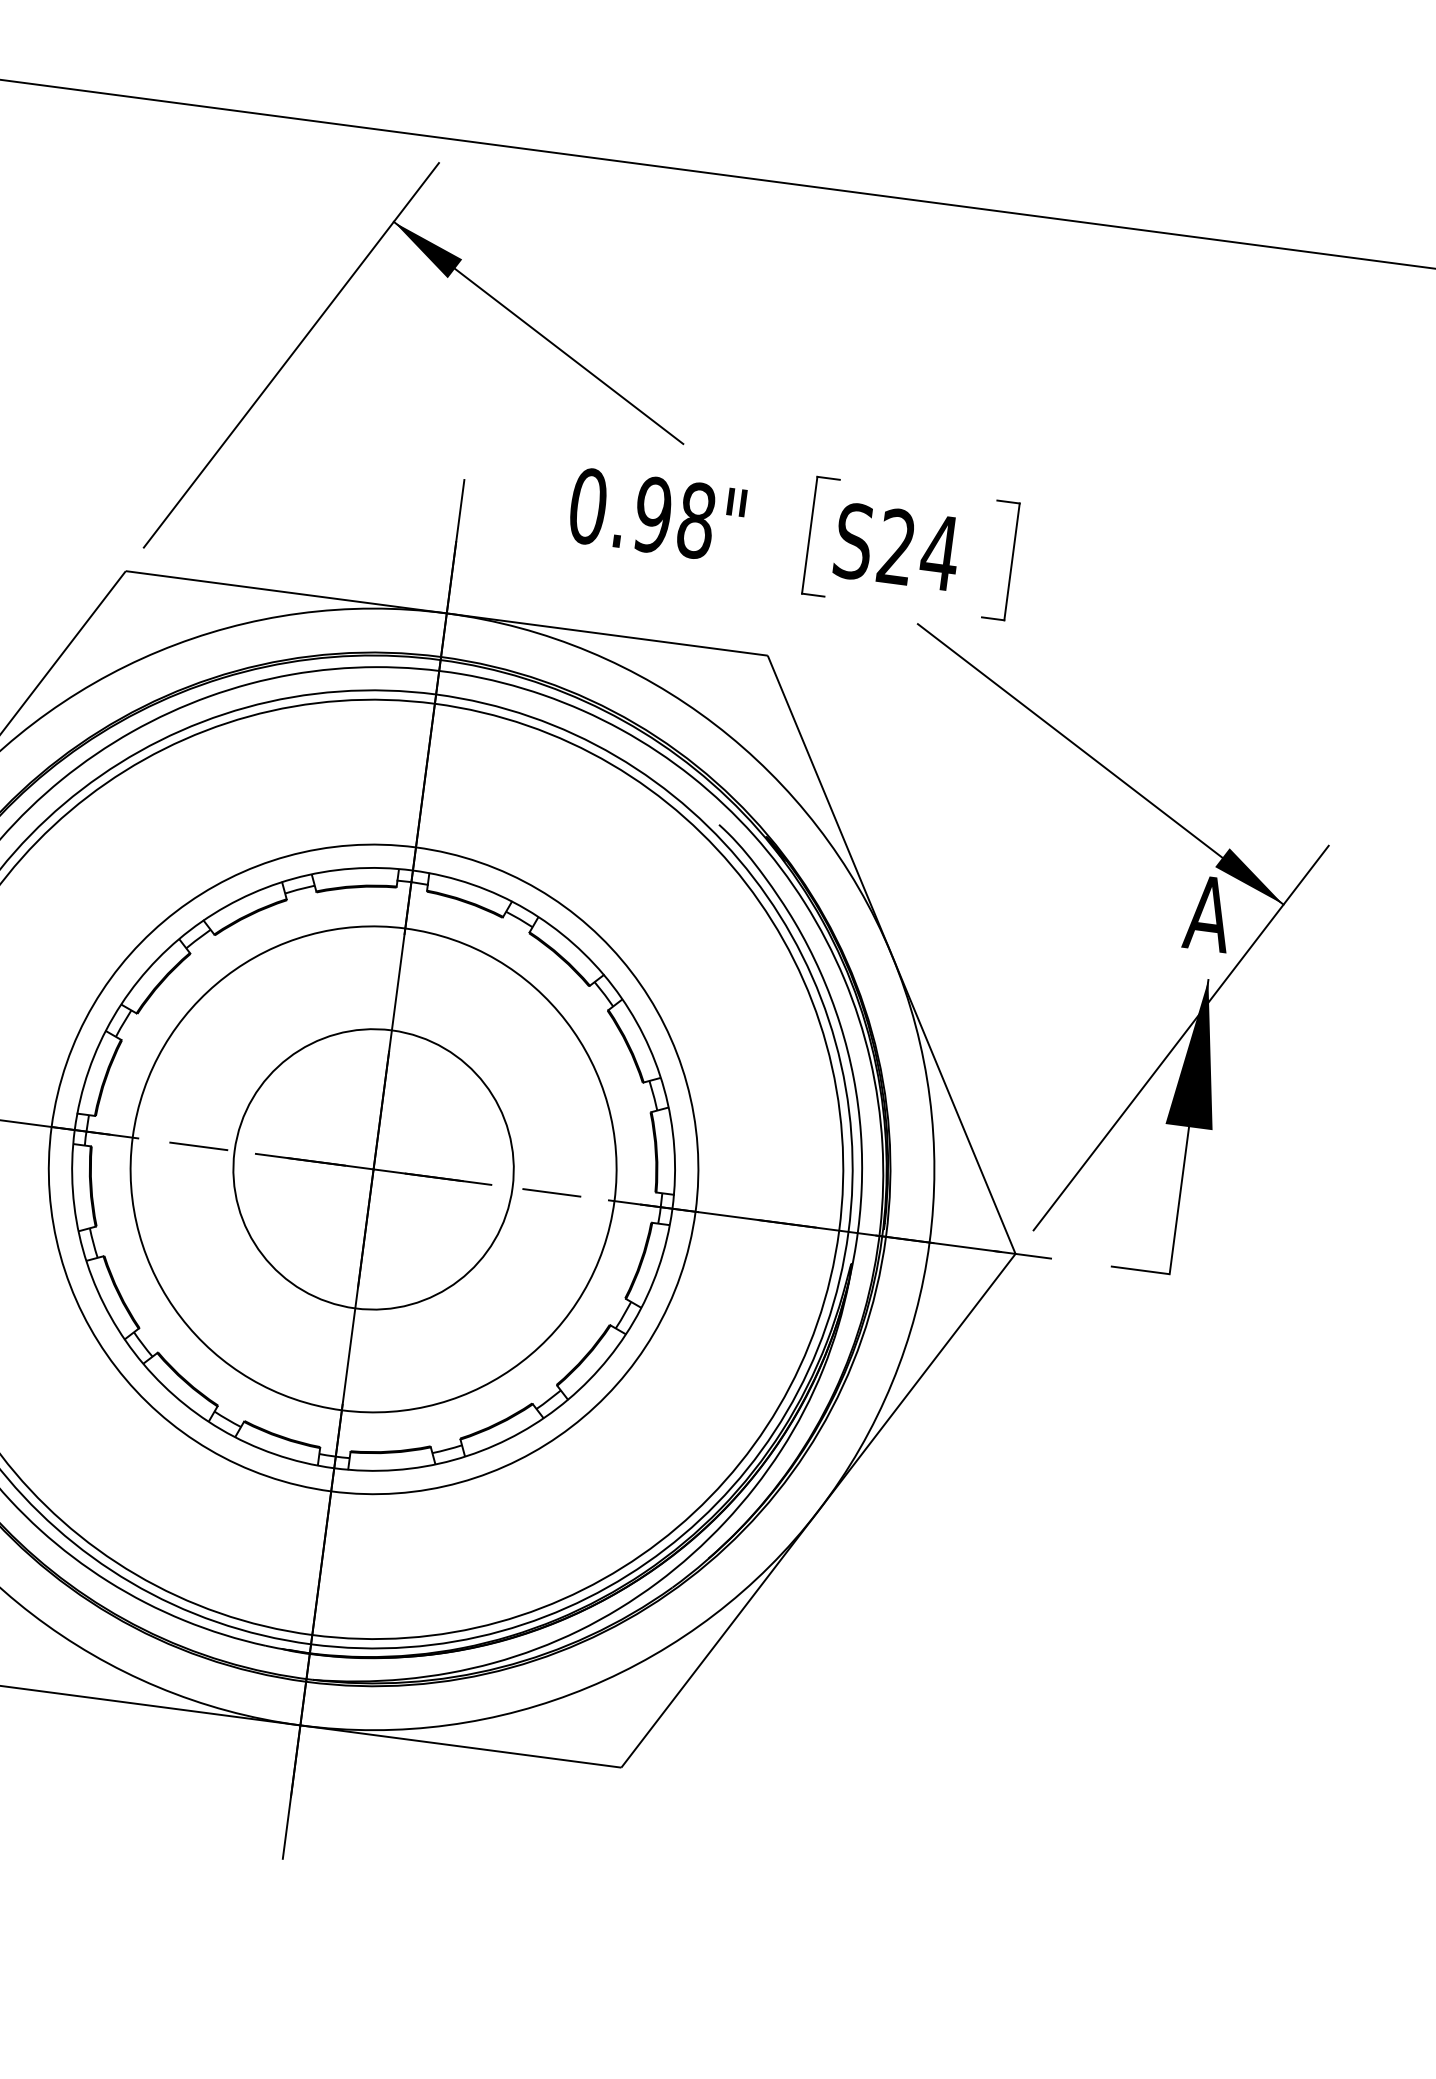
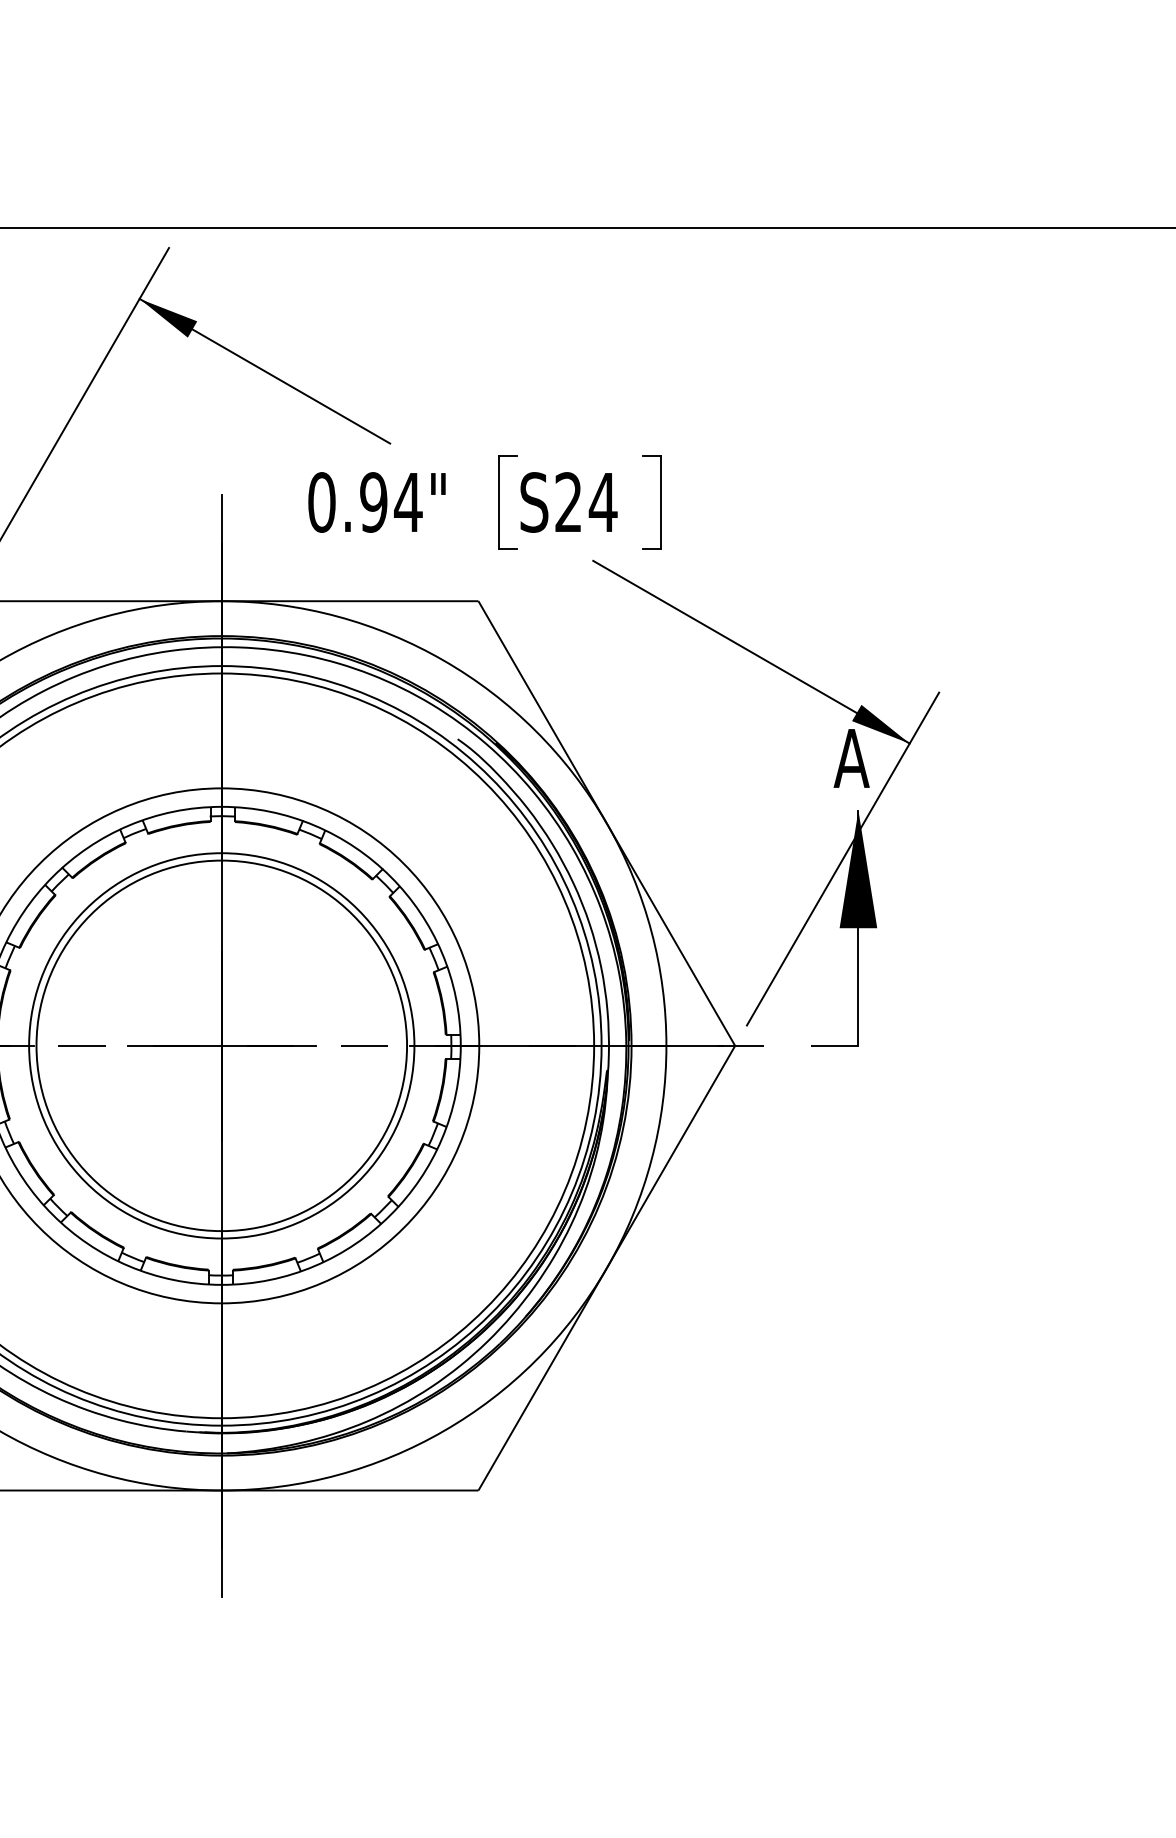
text: (696, 520) -> (408, 502), 0.98" -> 0.94"
circle: (373, 1168) -> (221, 1045), size x1.67

